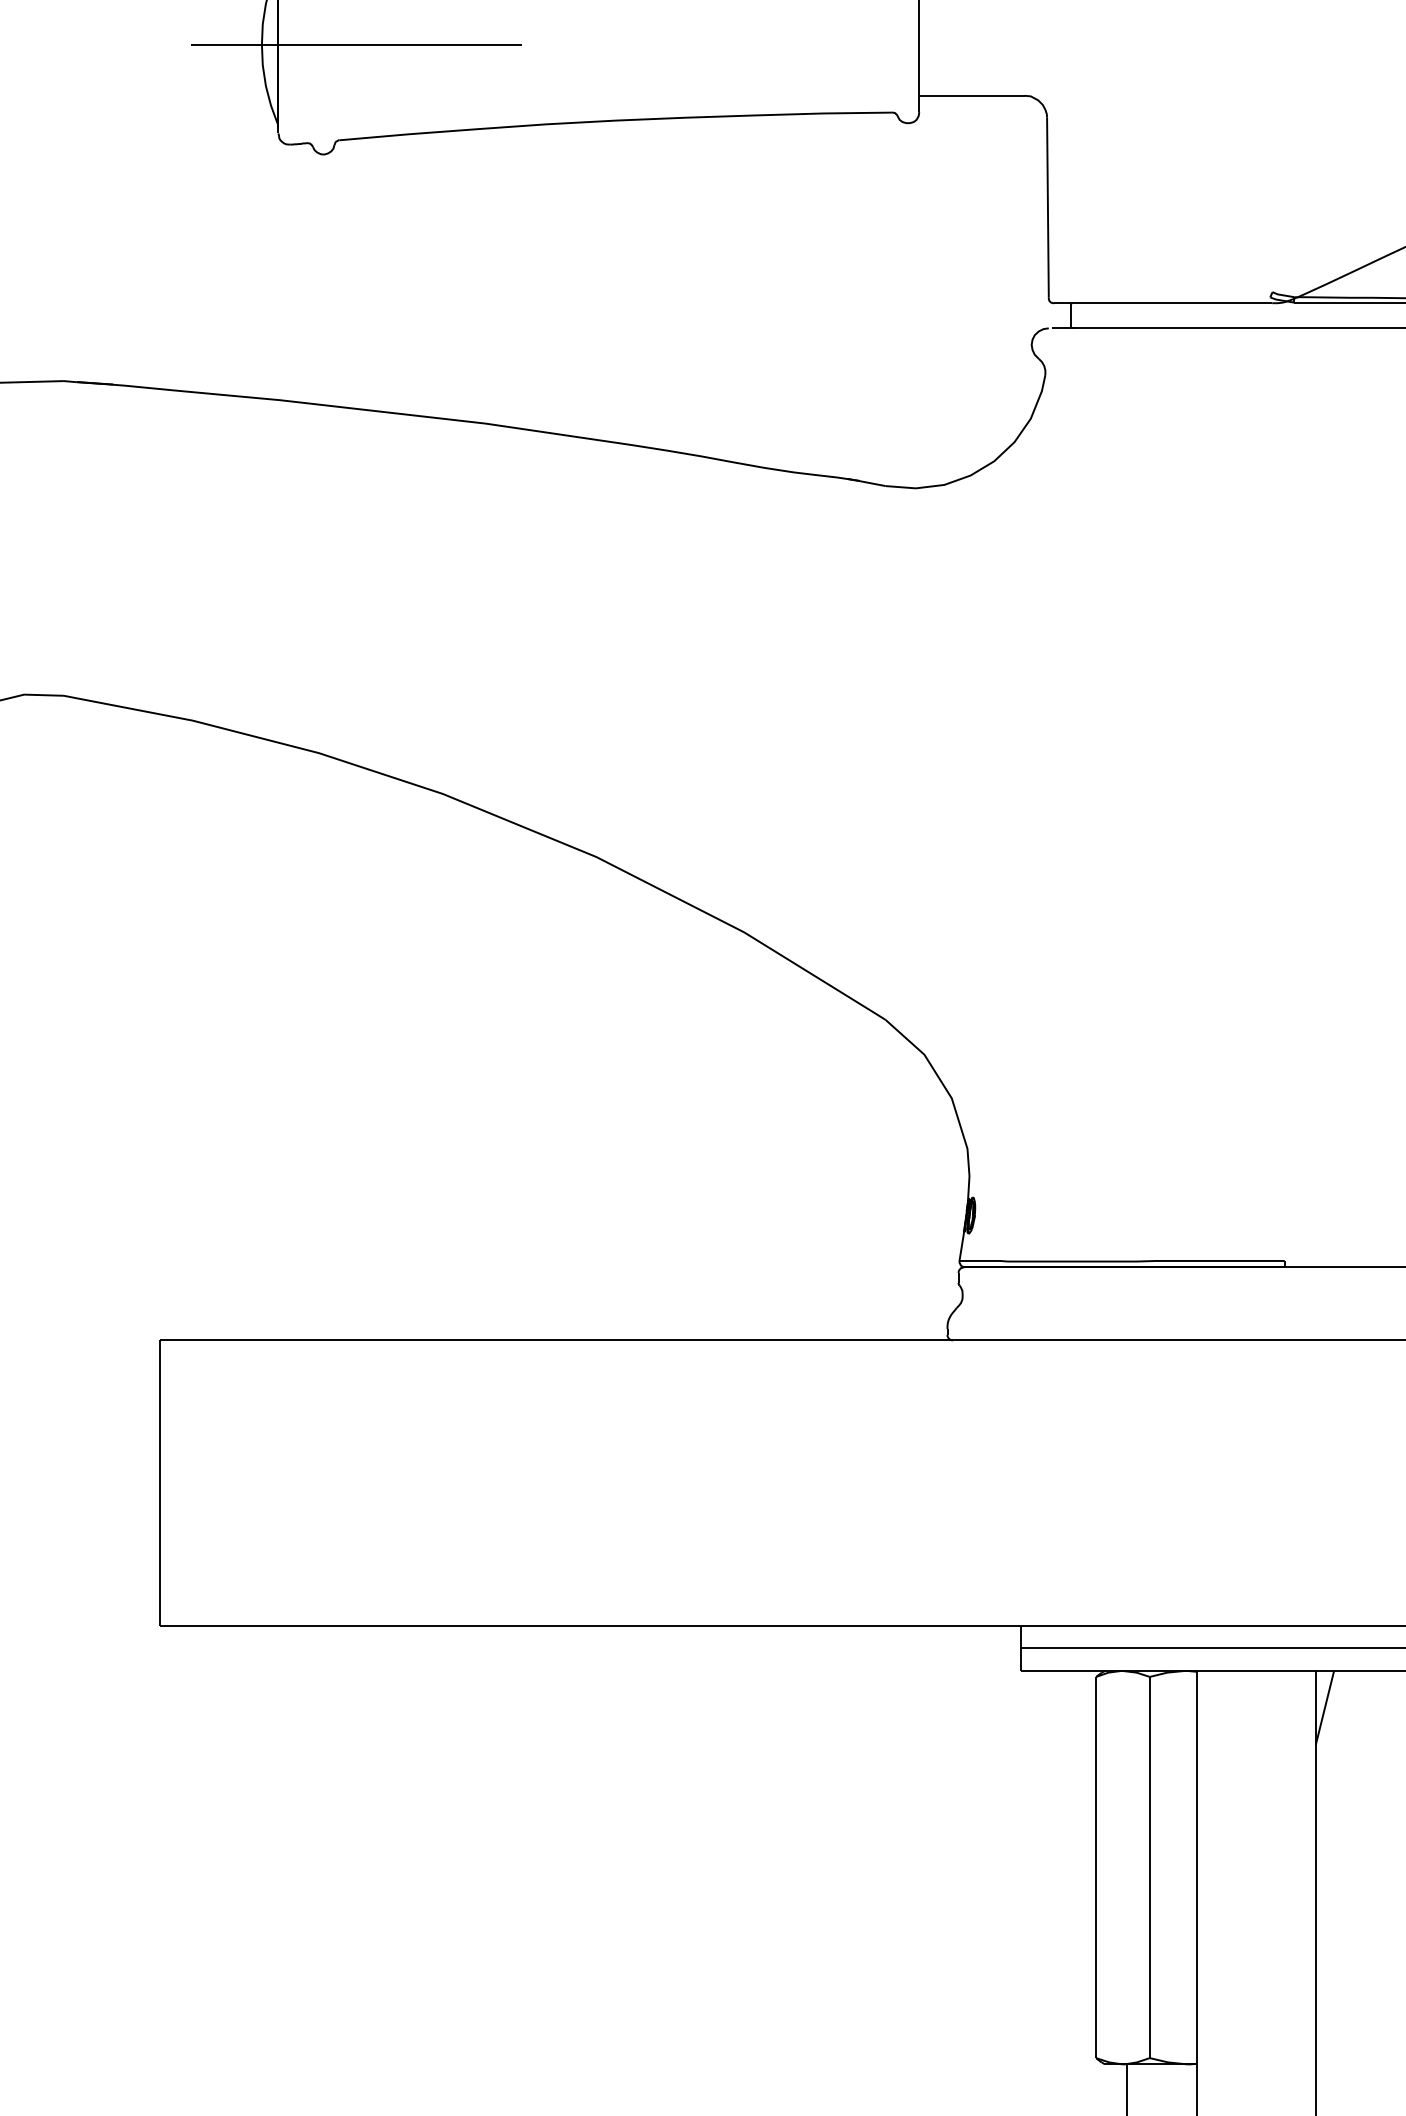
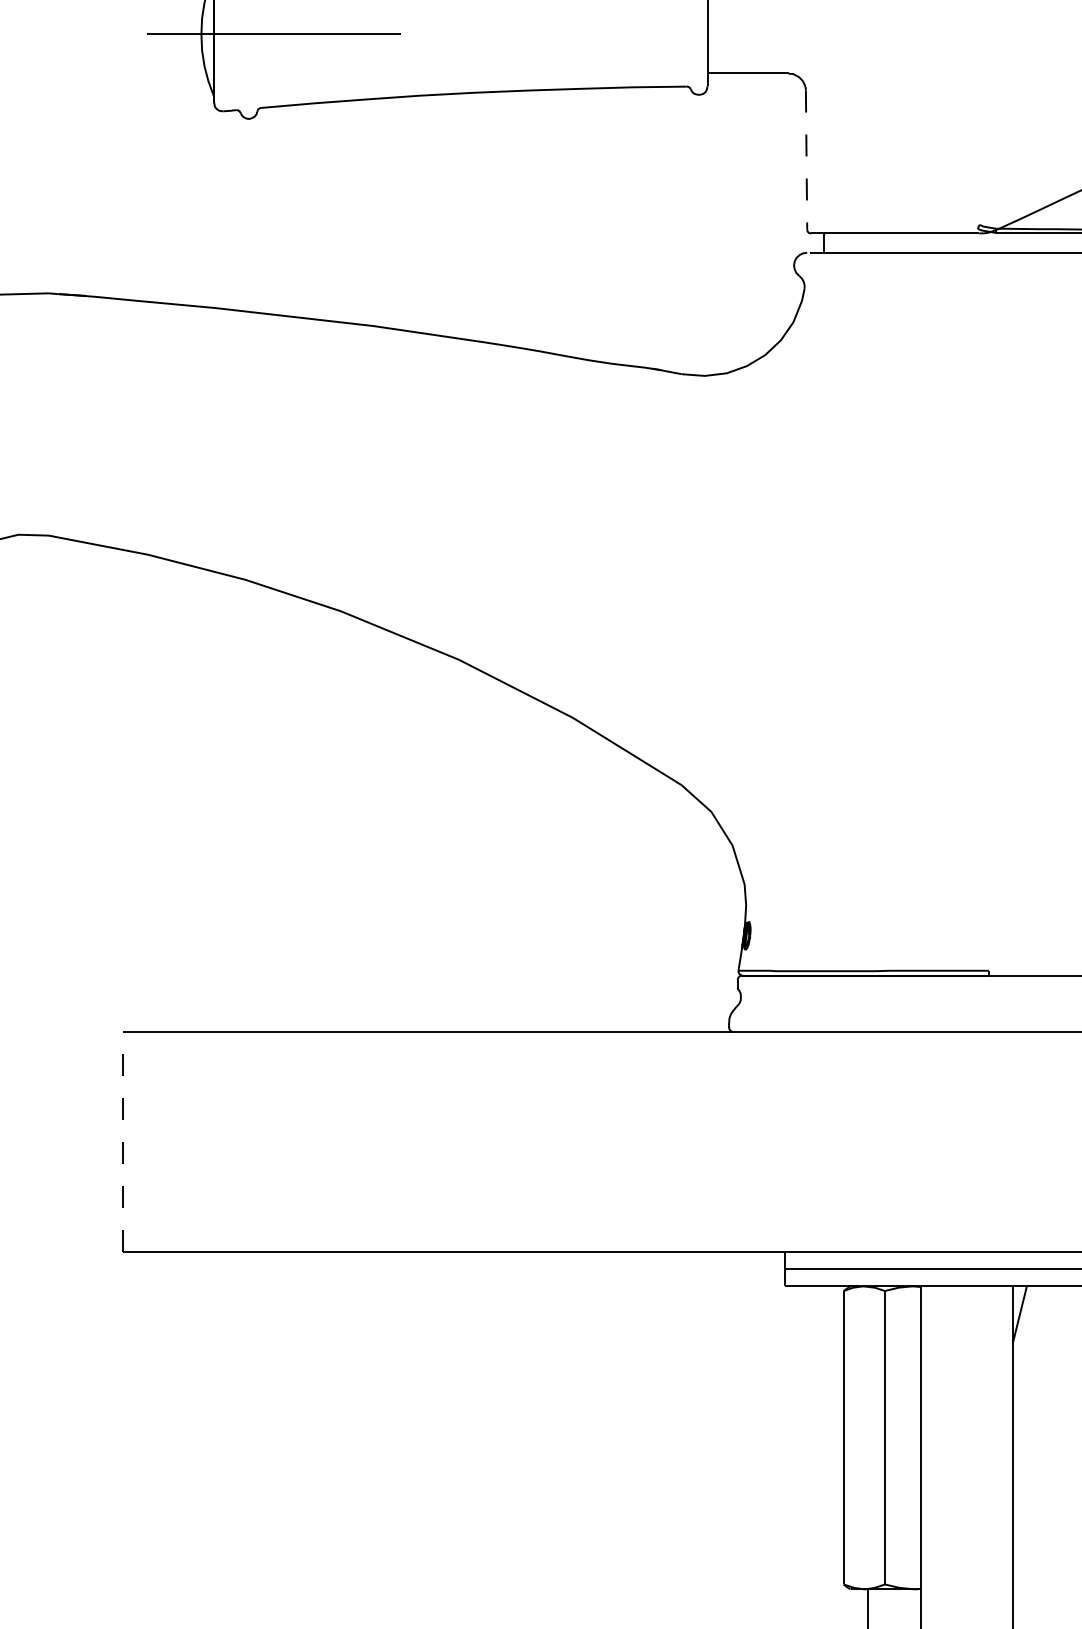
line: (1047, 208) -> (806, 160), solid -> dashed
line: (160, 1483) -> (123, 1142), solid -> dashed

